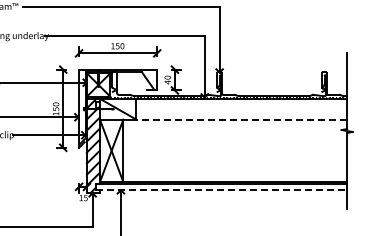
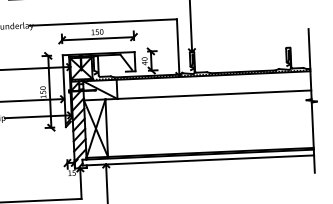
line: (241, 119) -> (214, 94), dashed -> solid
line: (221, 190) -> (198, 160), dashed -> solid

